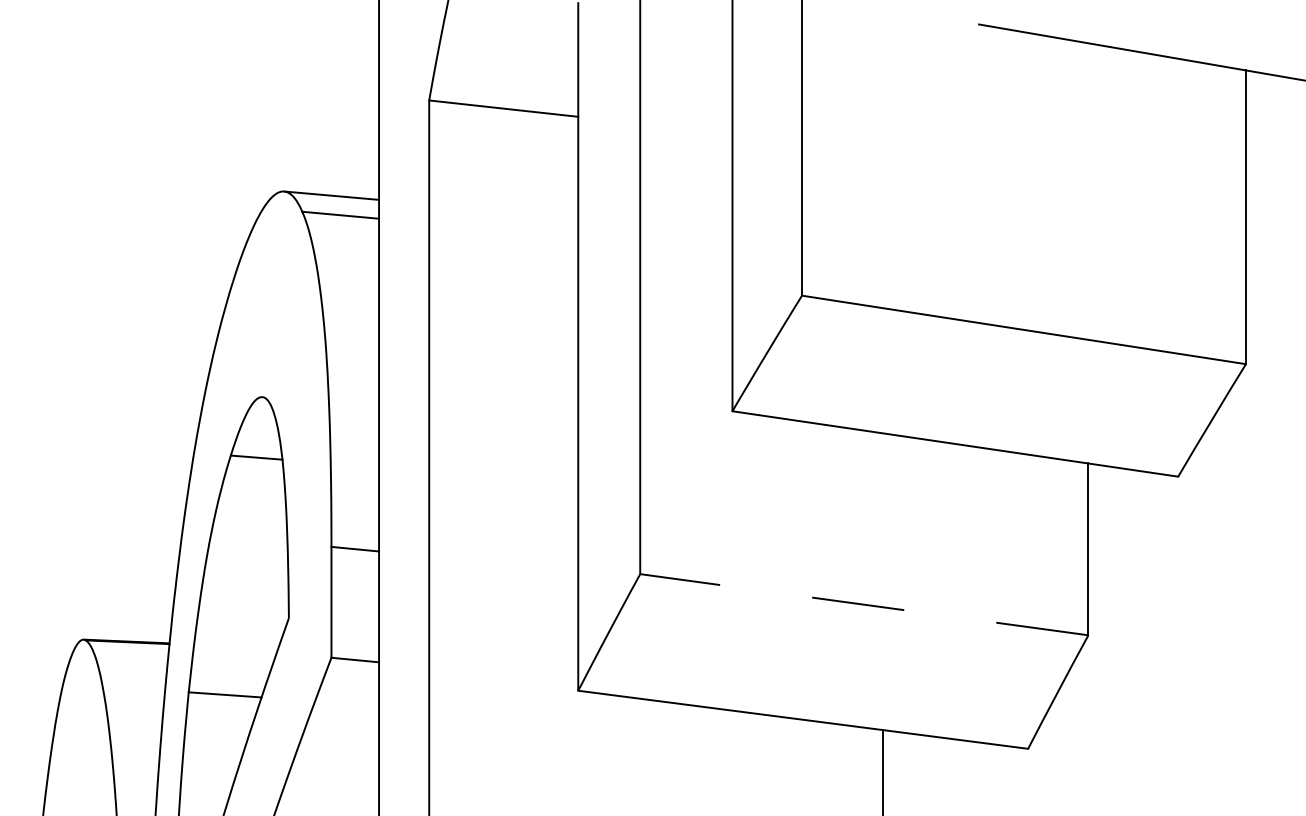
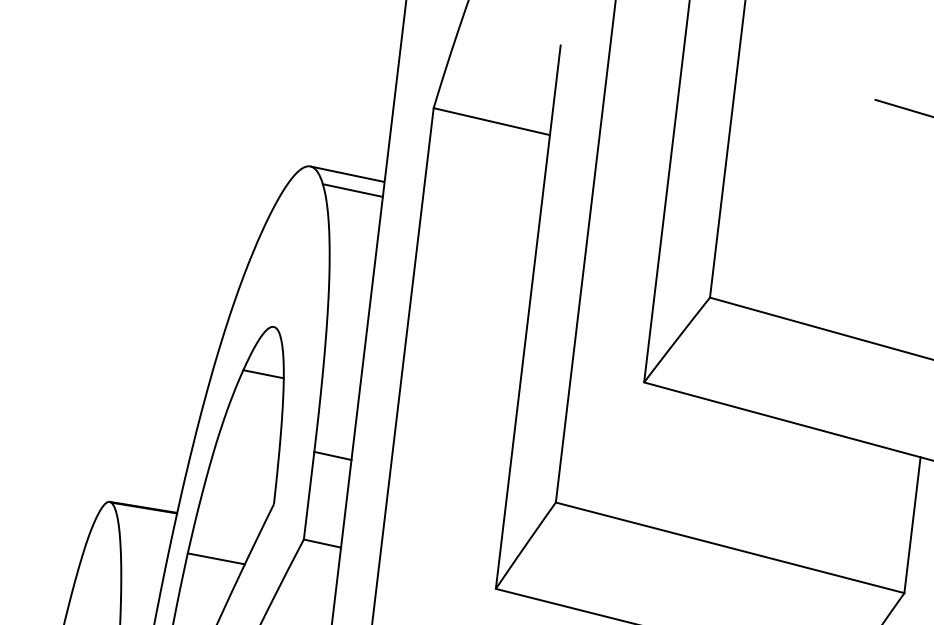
line: (863, 604) -> (729, 547), dashed -> solid

